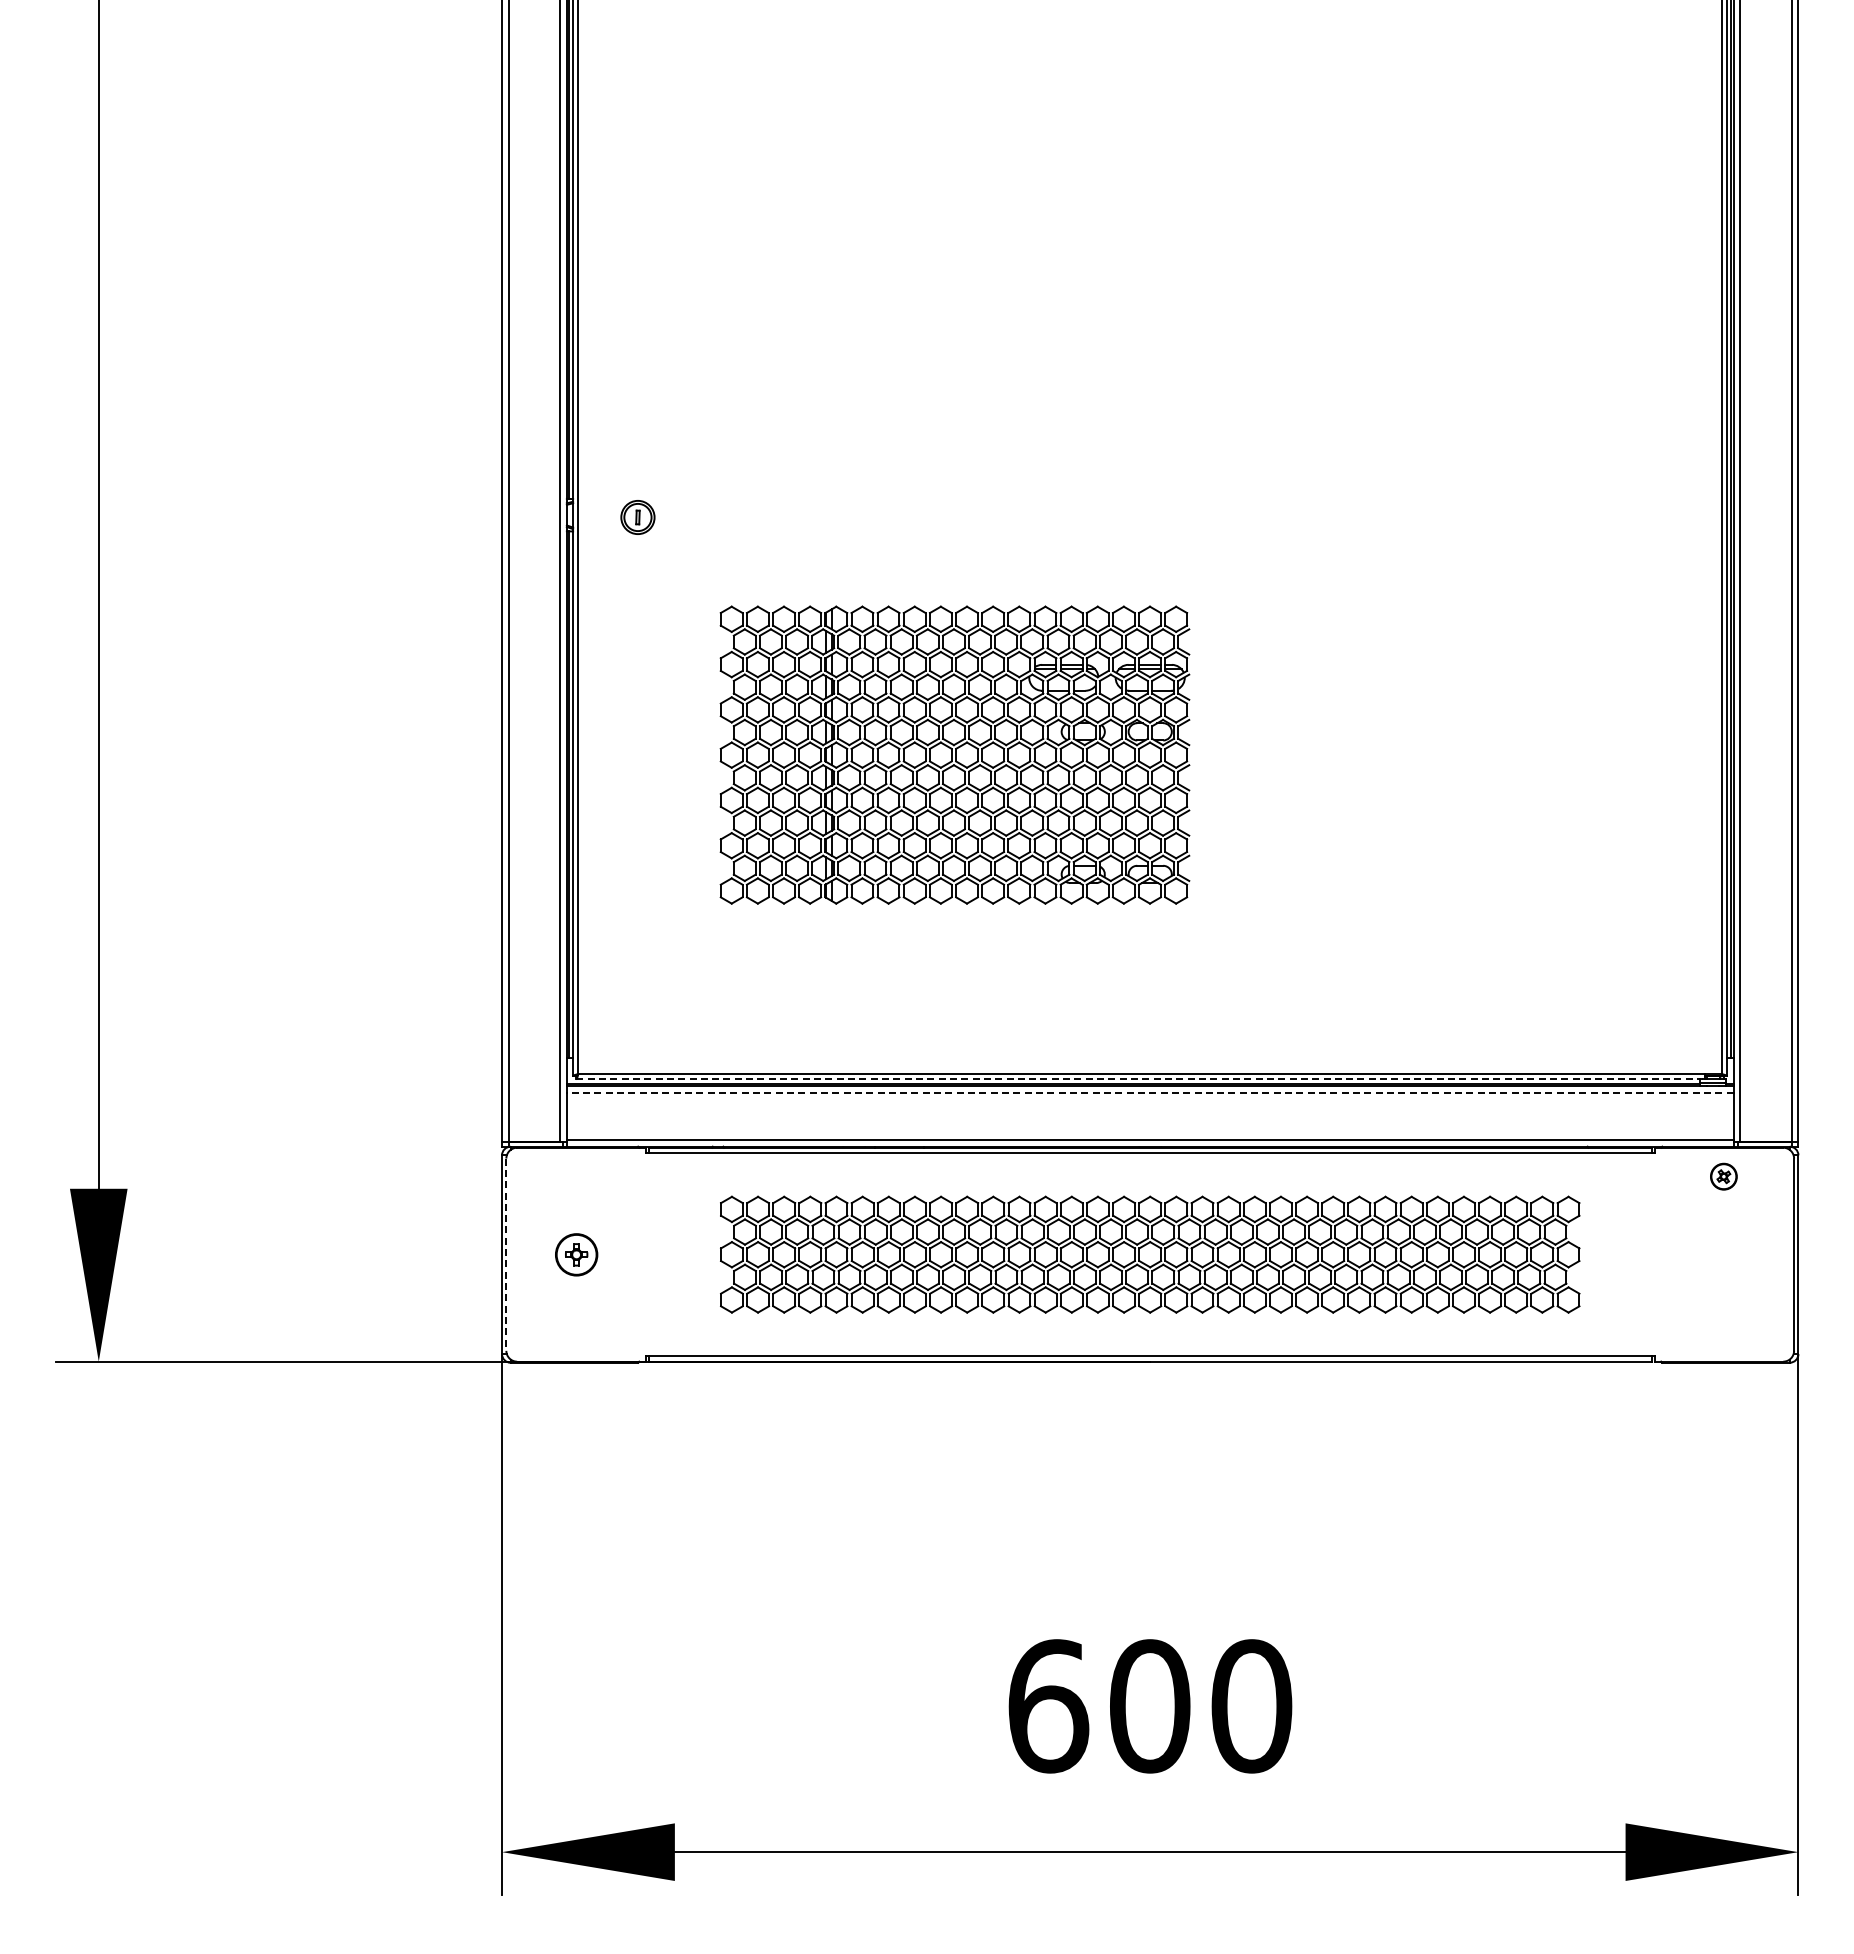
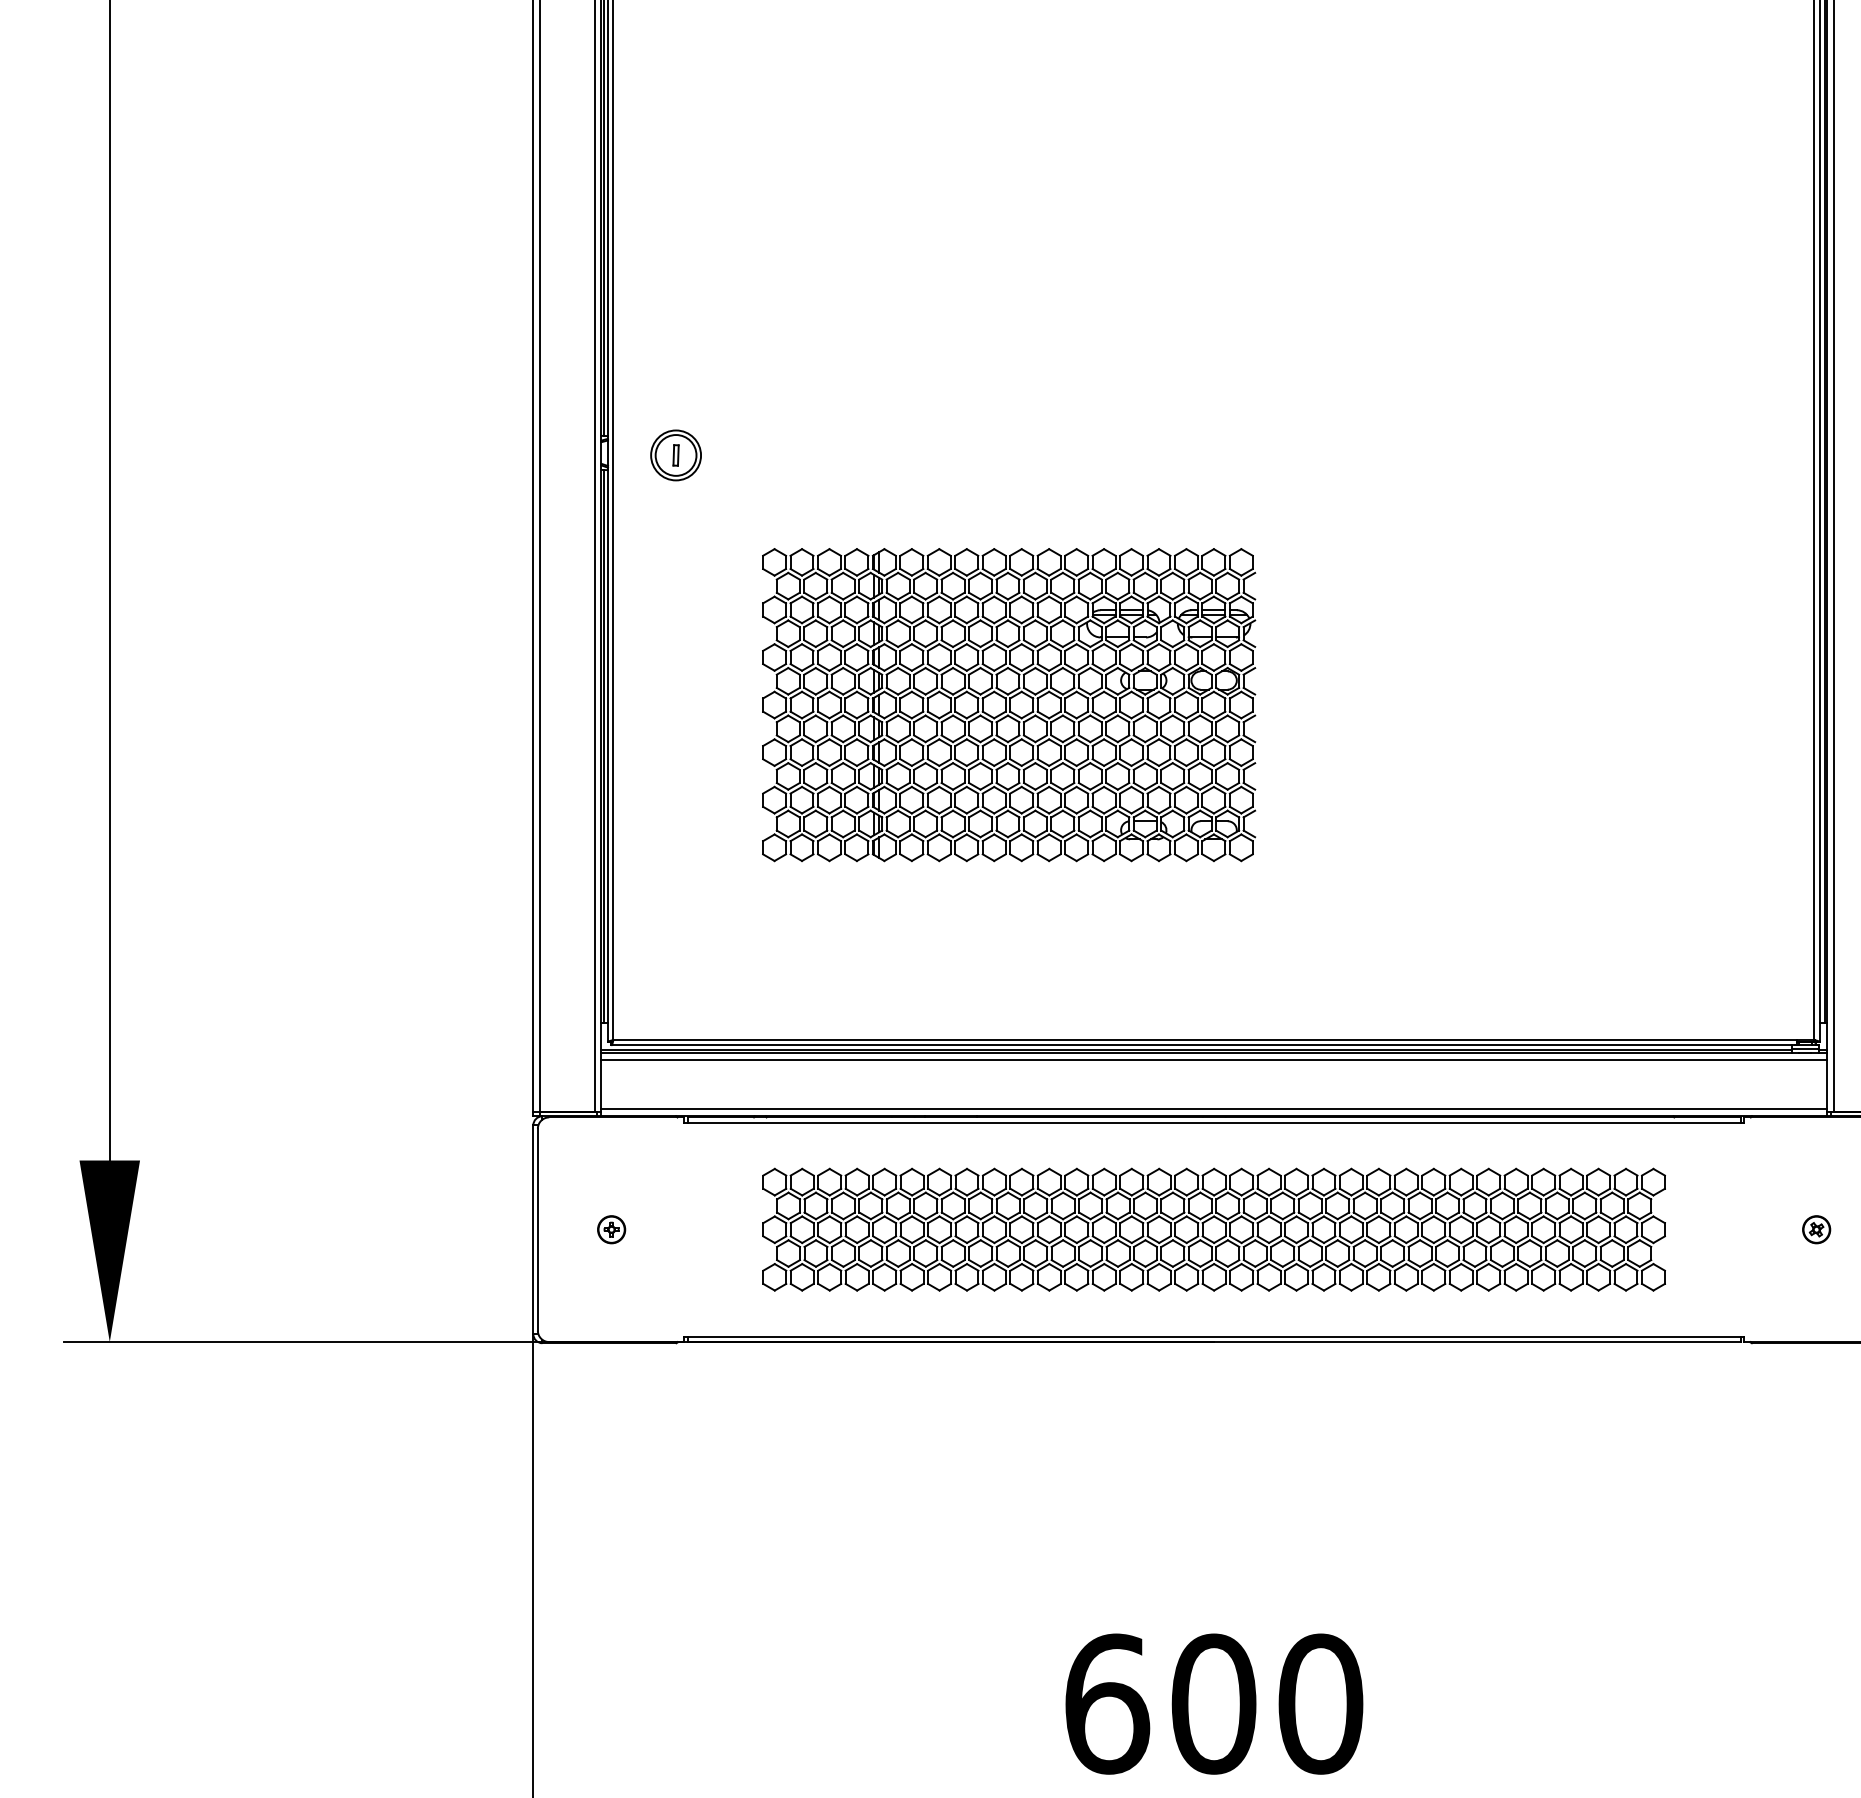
part: (637, 517) -> (675, 455), size x1.43
line: (1139, 1079) -> (1202, 1045), dashed -> solid
line: (1149, 1092) -> (1213, 1059), dashed -> solid
part: (1723, 1176) -> (1816, 1229), moved
part: (576, 1254) -> (611, 1229), size x0.62
line: (506, 1255) -> (538, 1230), dashed -> solid

